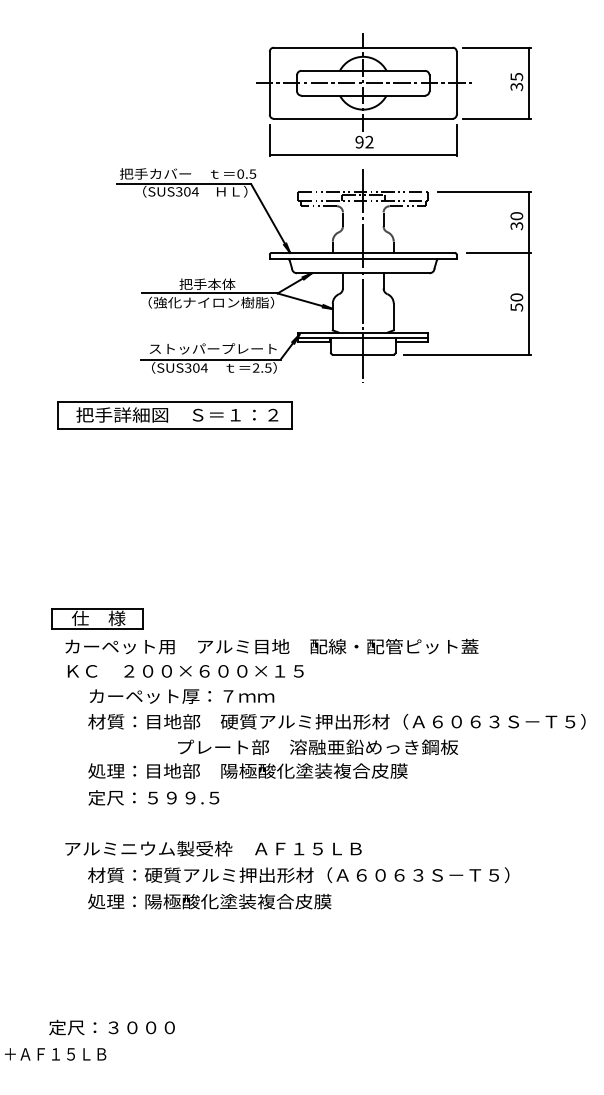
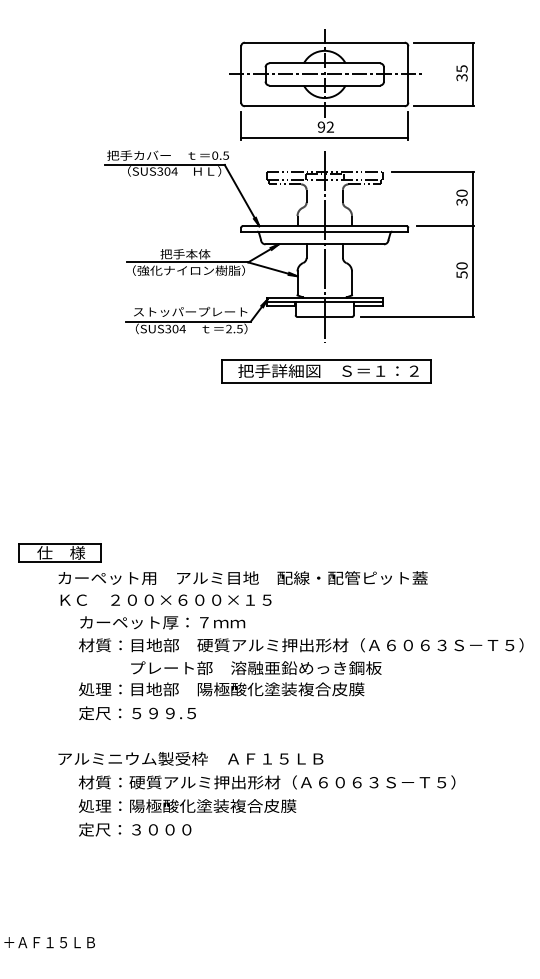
part: (175, 415) -> (326, 371), moved
part: (96, 617) -> (59, 552), moved
text: (318, 746) -> (256, 667), moved
text: (112, 1027) -> (135, 829), moved

